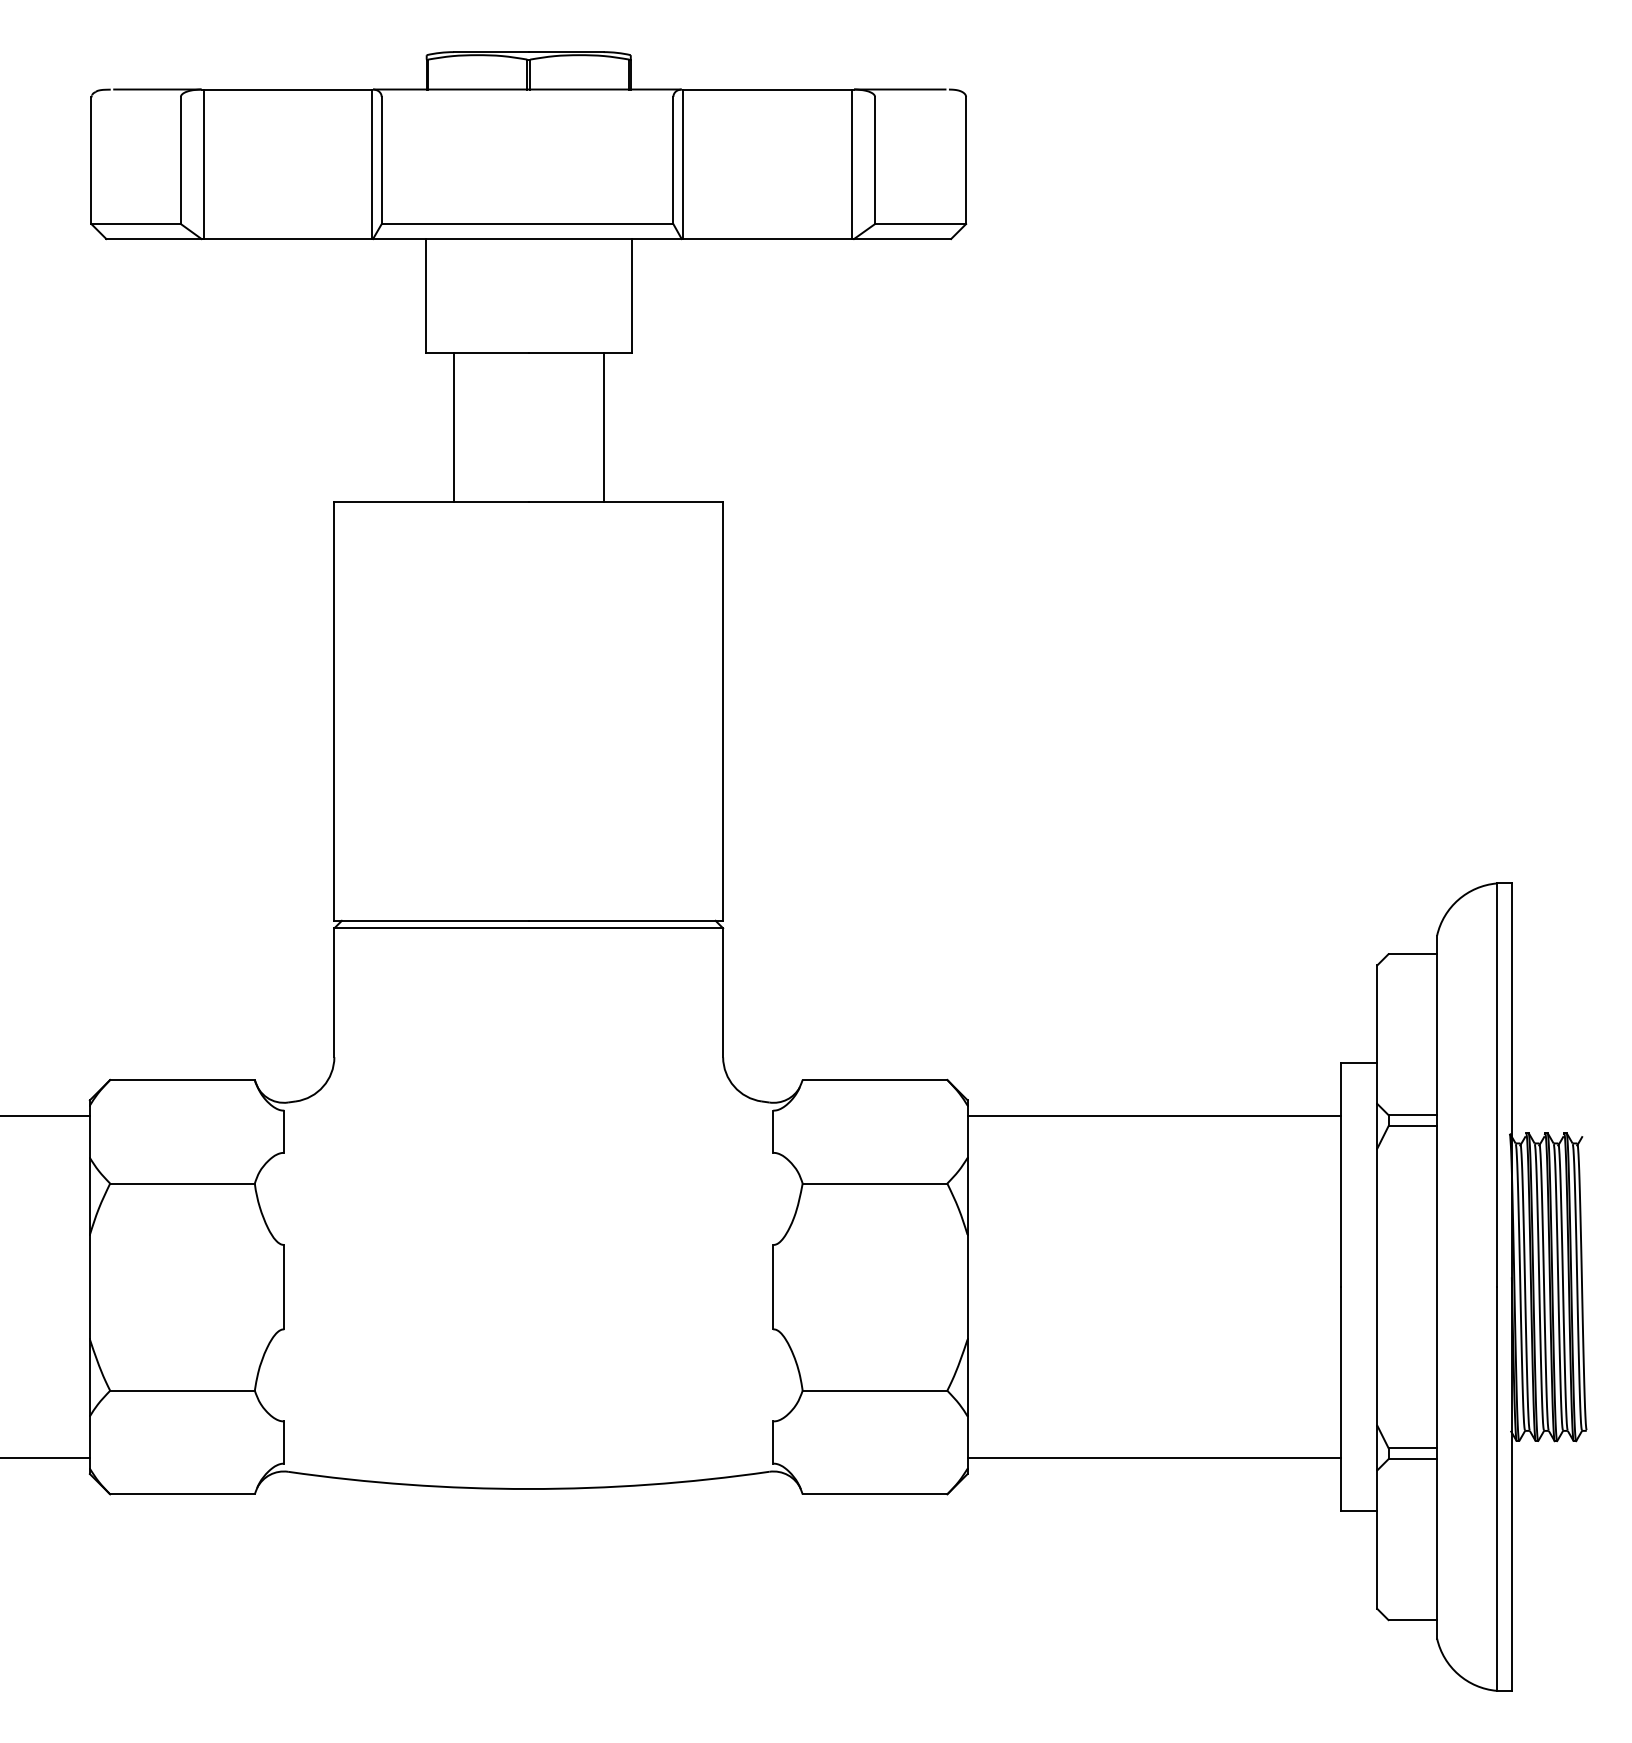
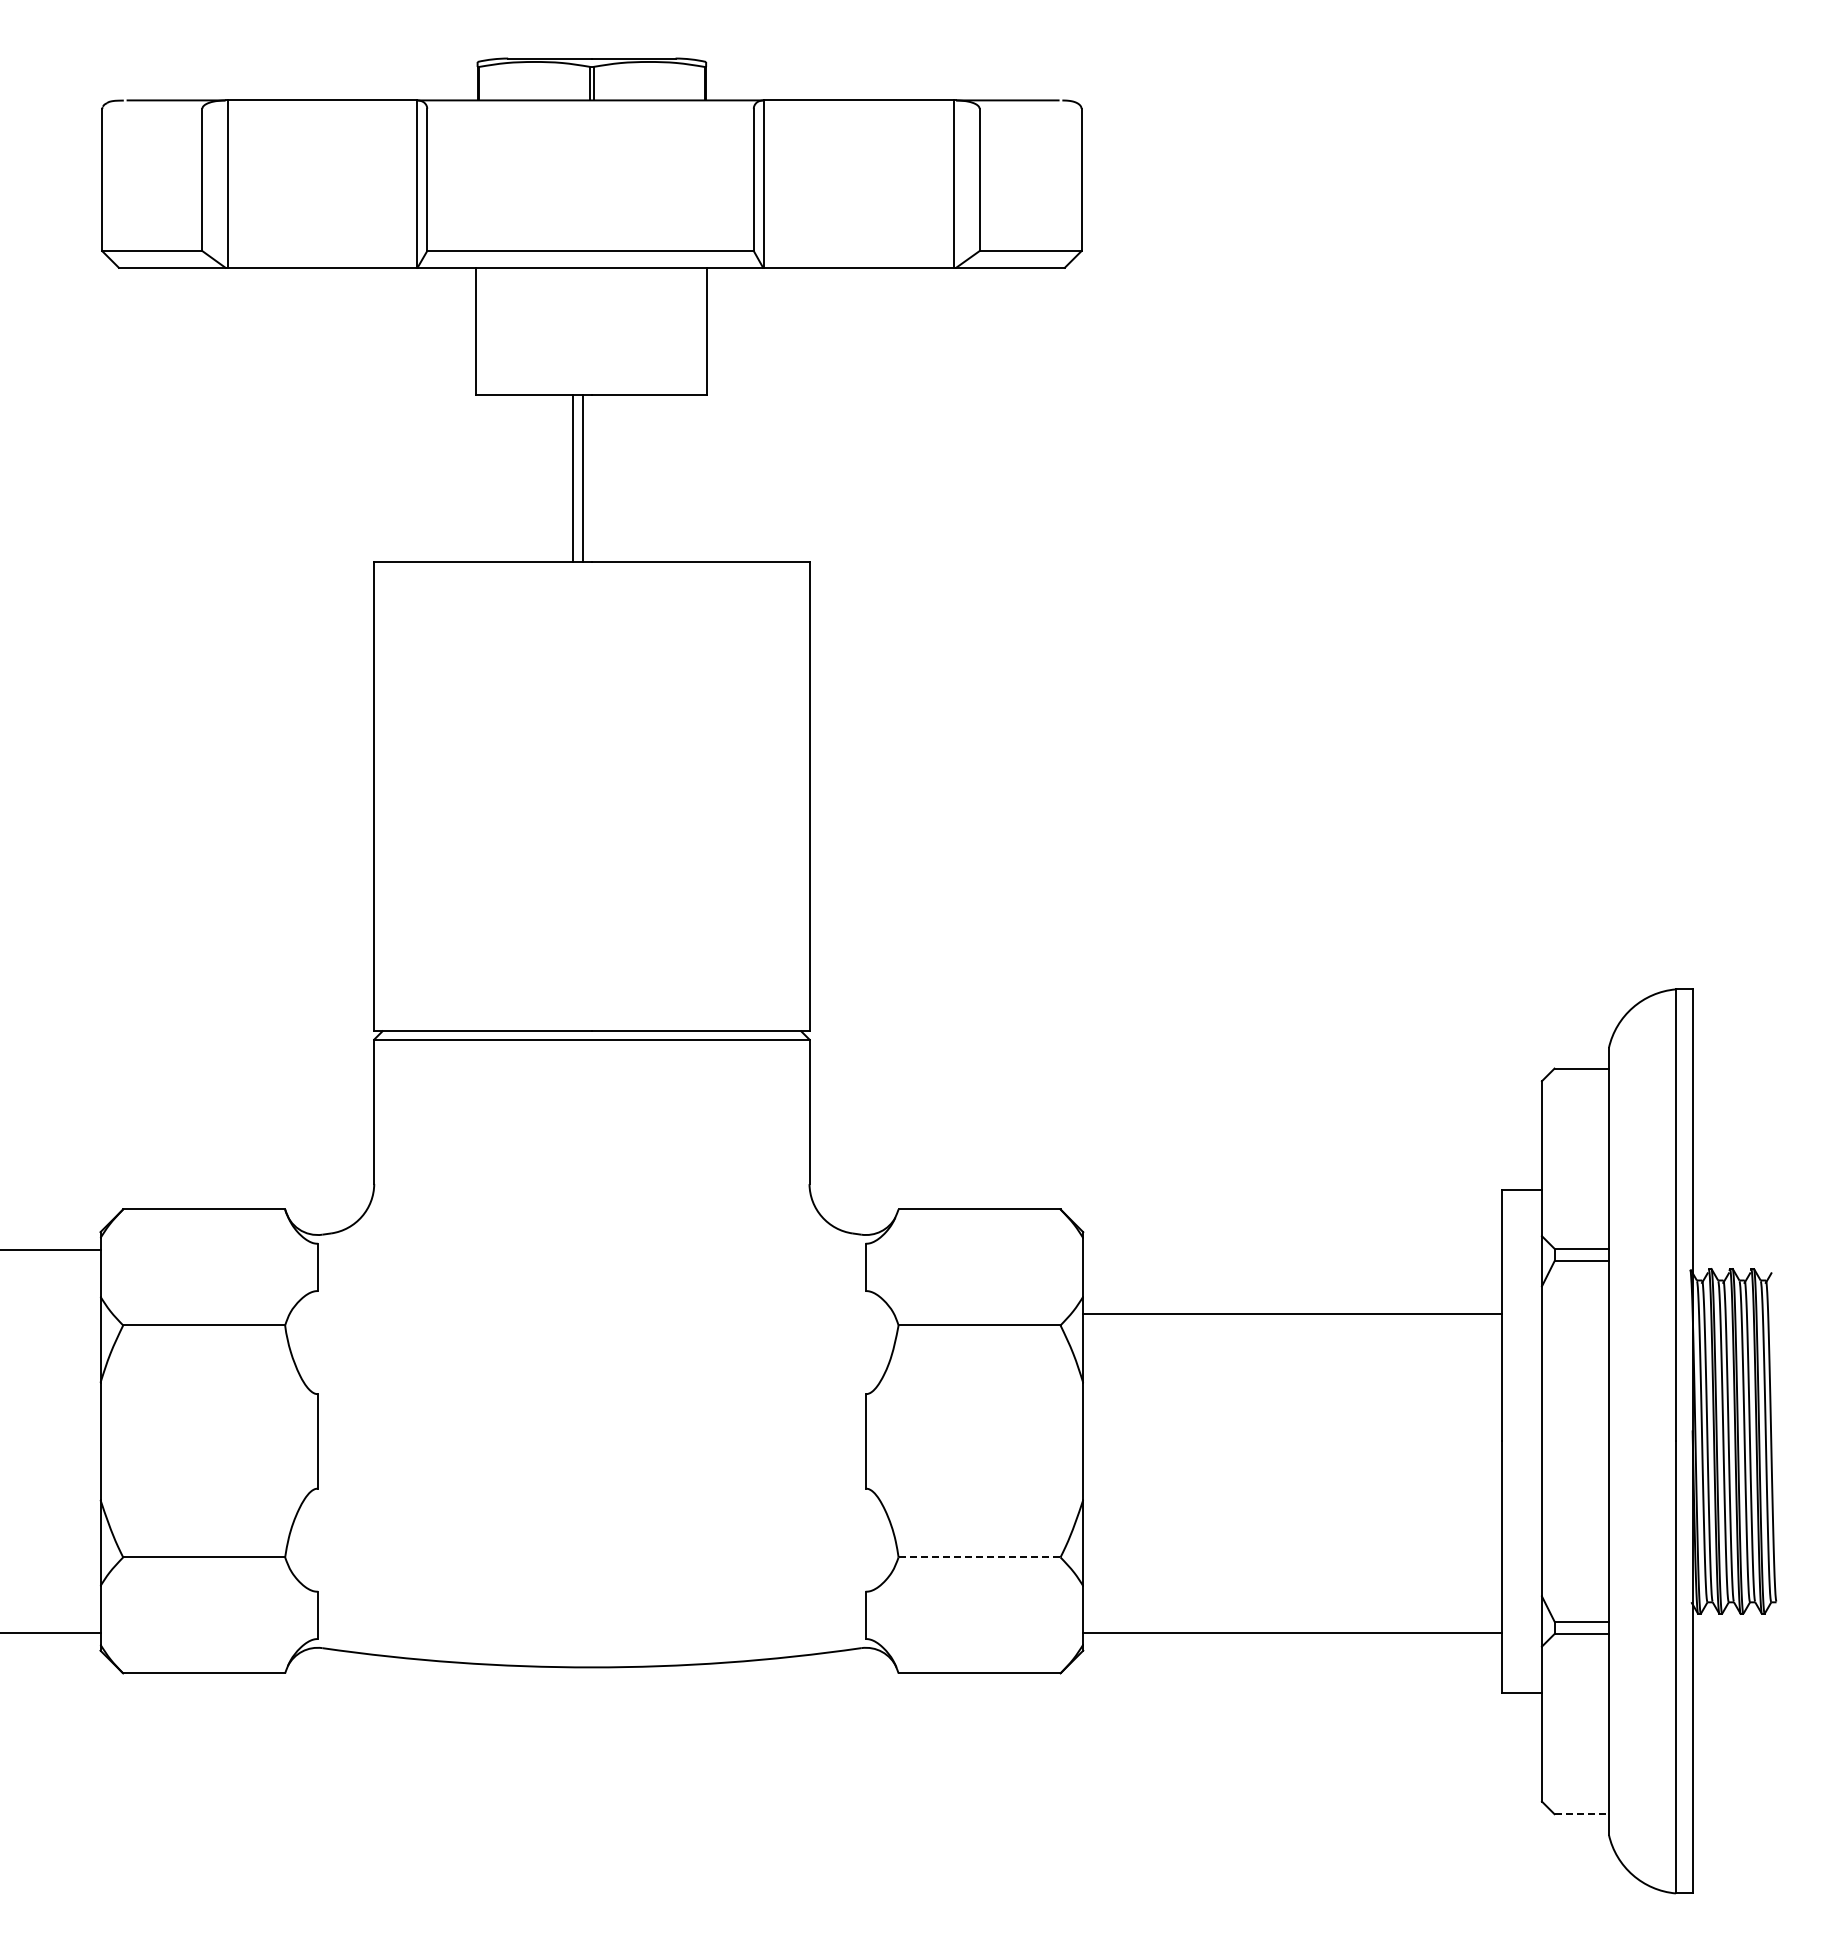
line: (454, 427) -> (583, 478), moved
line: (603, 427) -> (572, 478), moved
line: (1154, 1115) -> (1292, 1313), moved
line: (874, 1390) -> (979, 1557), solid -> dashed
line: (1413, 1620) -> (1582, 1814), solid -> dashed

